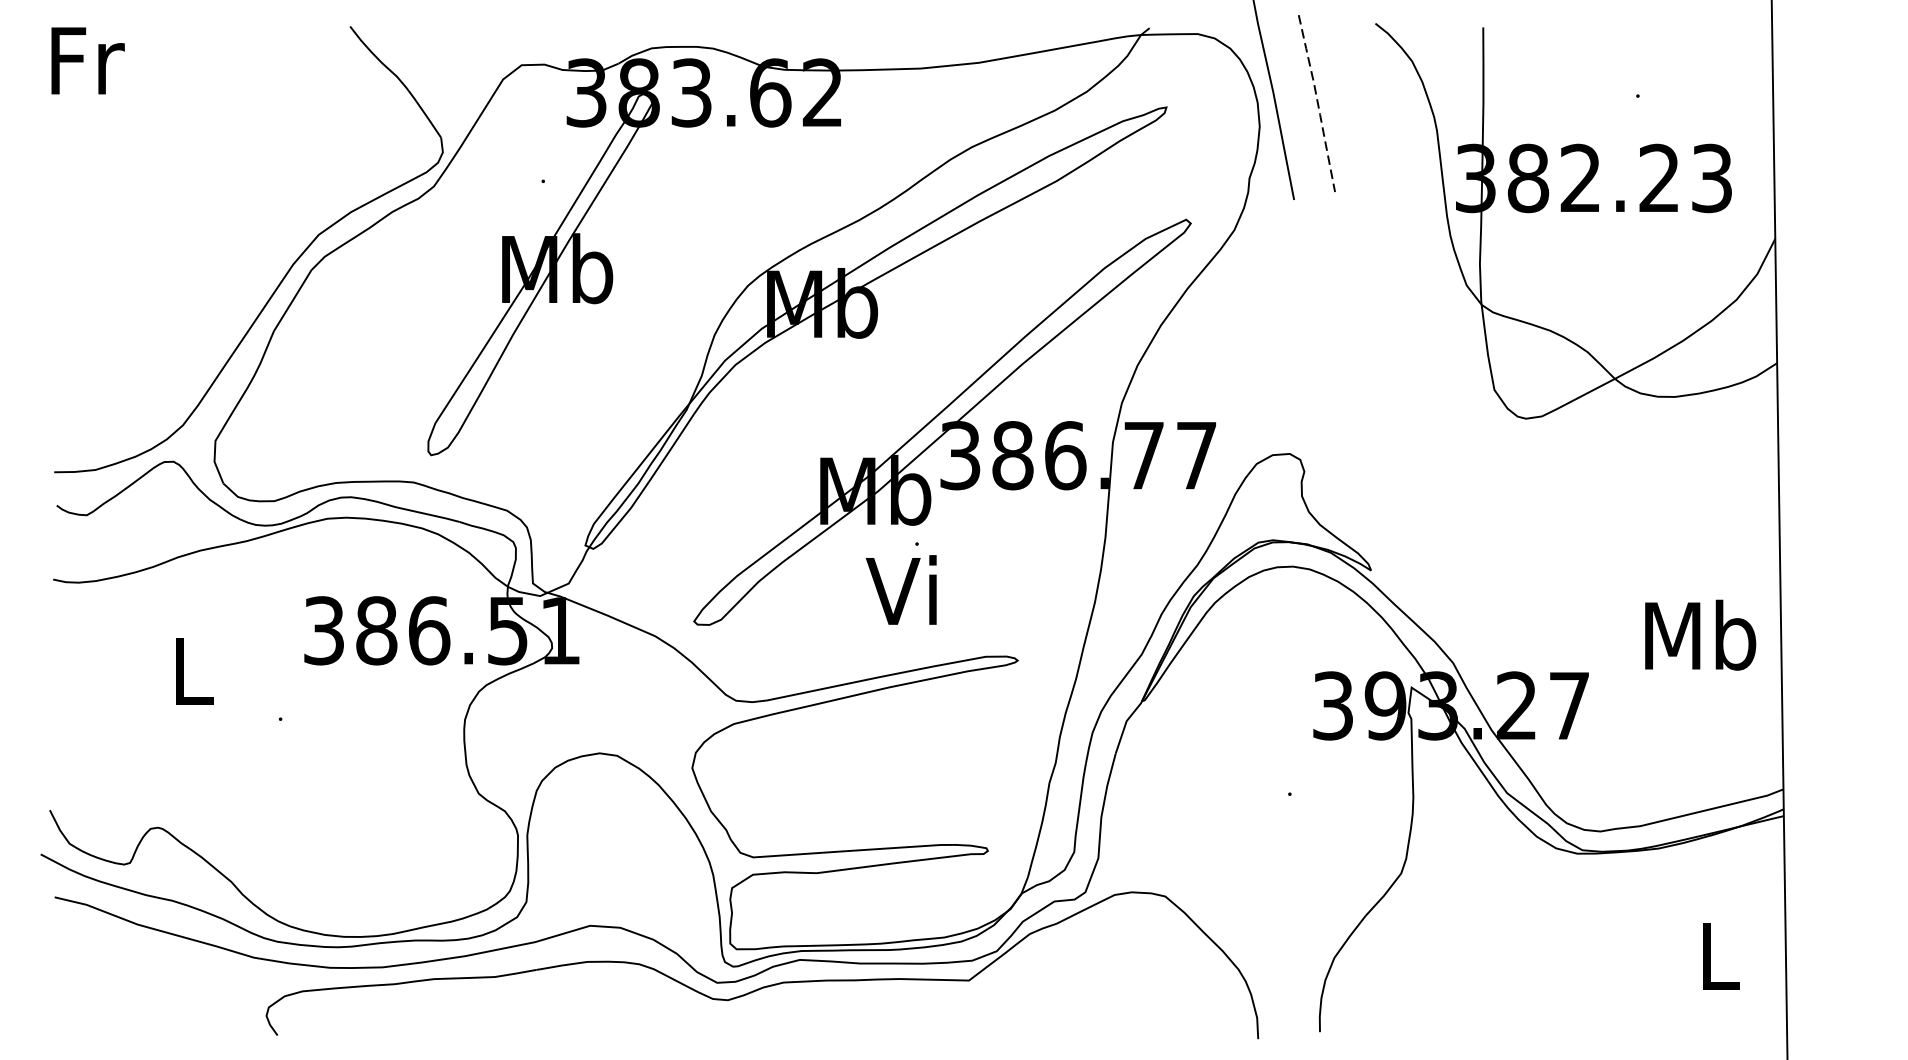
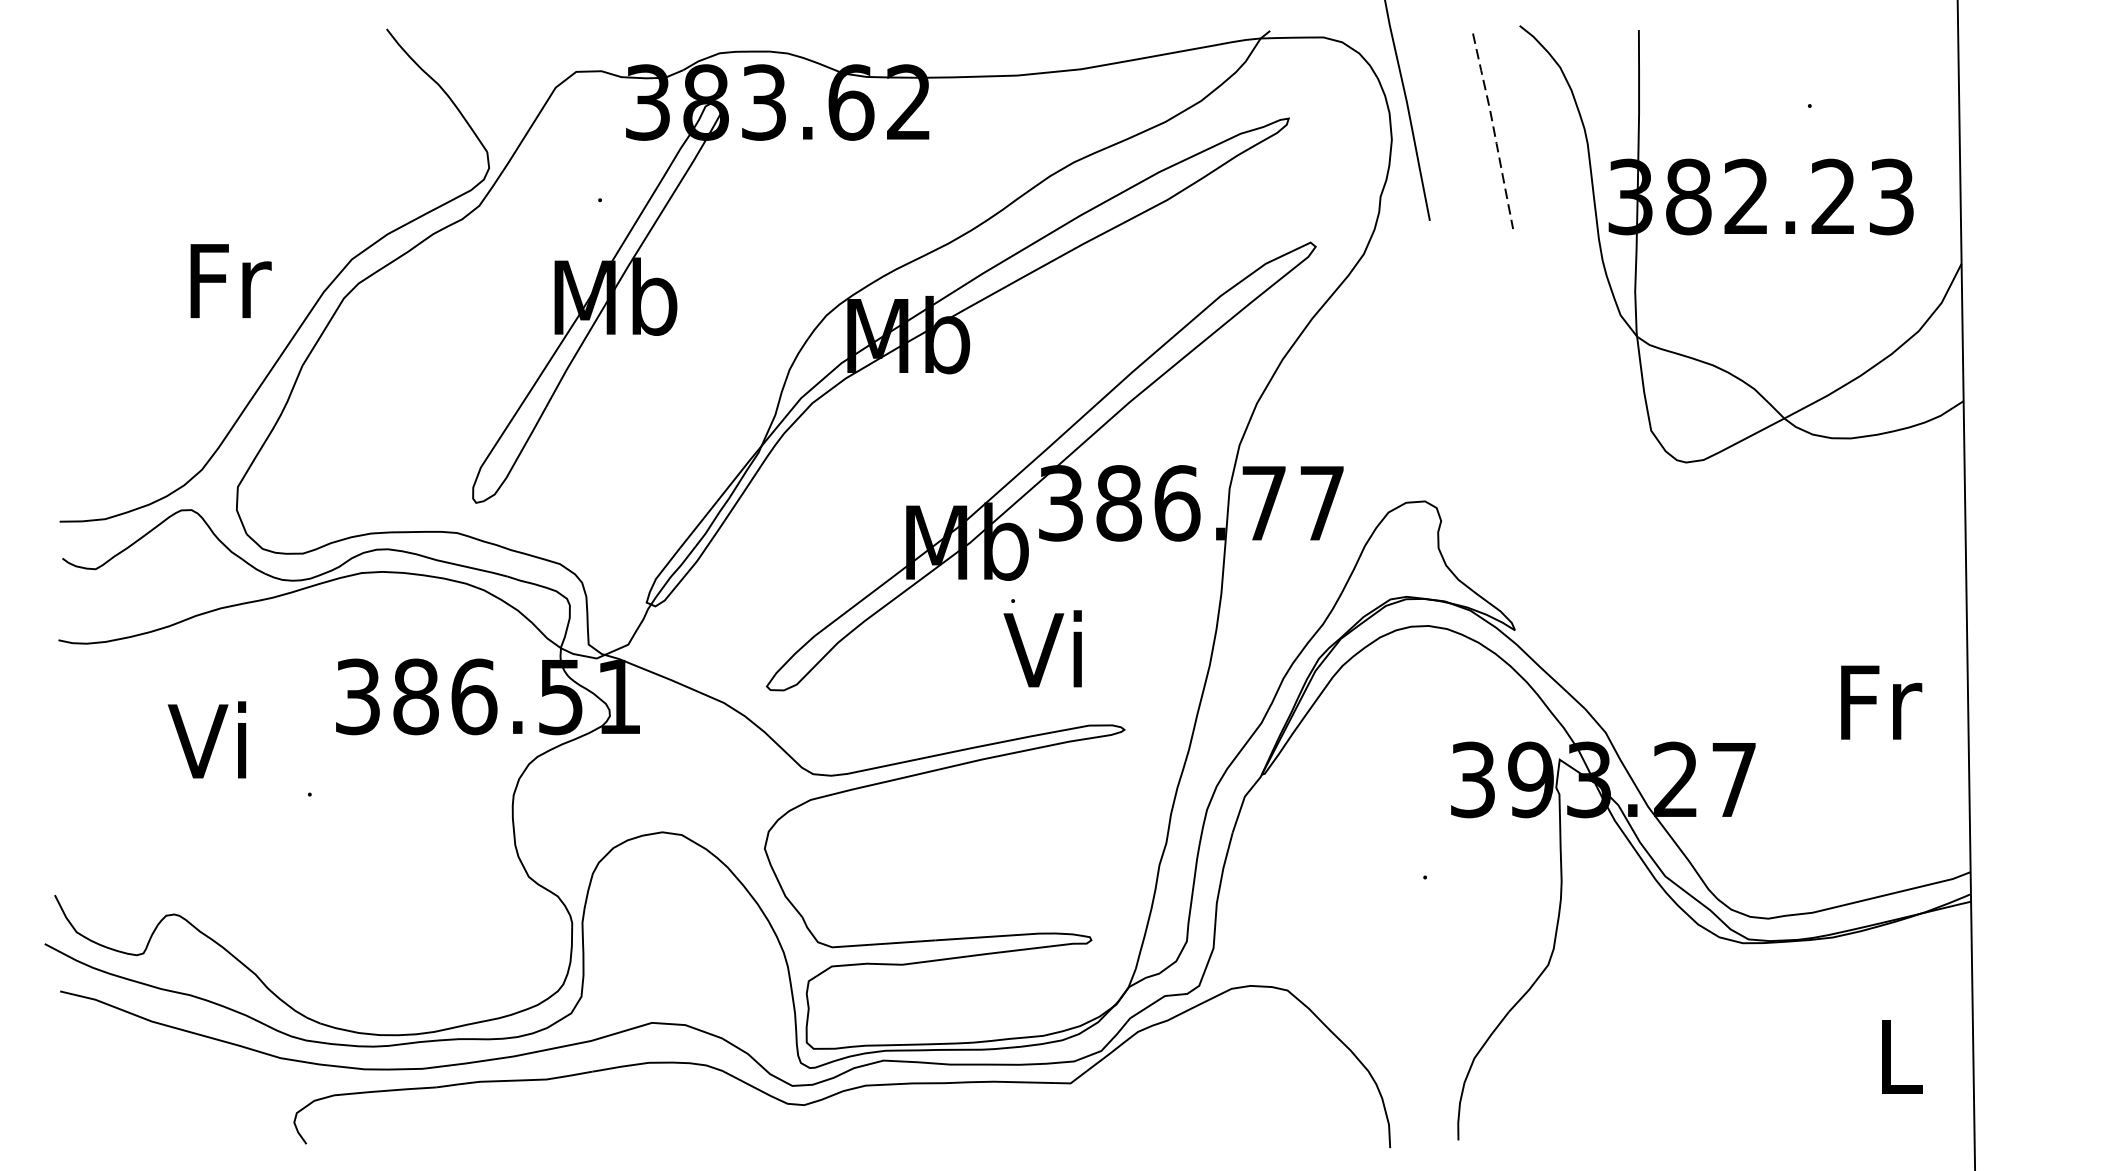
text: (87, 60) -> (230, 280), moved
curve: (1317, 103) -> (1493, 131), moved
text: (901, 589) -> (1042, 648), moved
text: (1700, 634) -> (1878, 701), Mb -> Fr
text: (187, 669) -> (206, 739), L -> Vi

